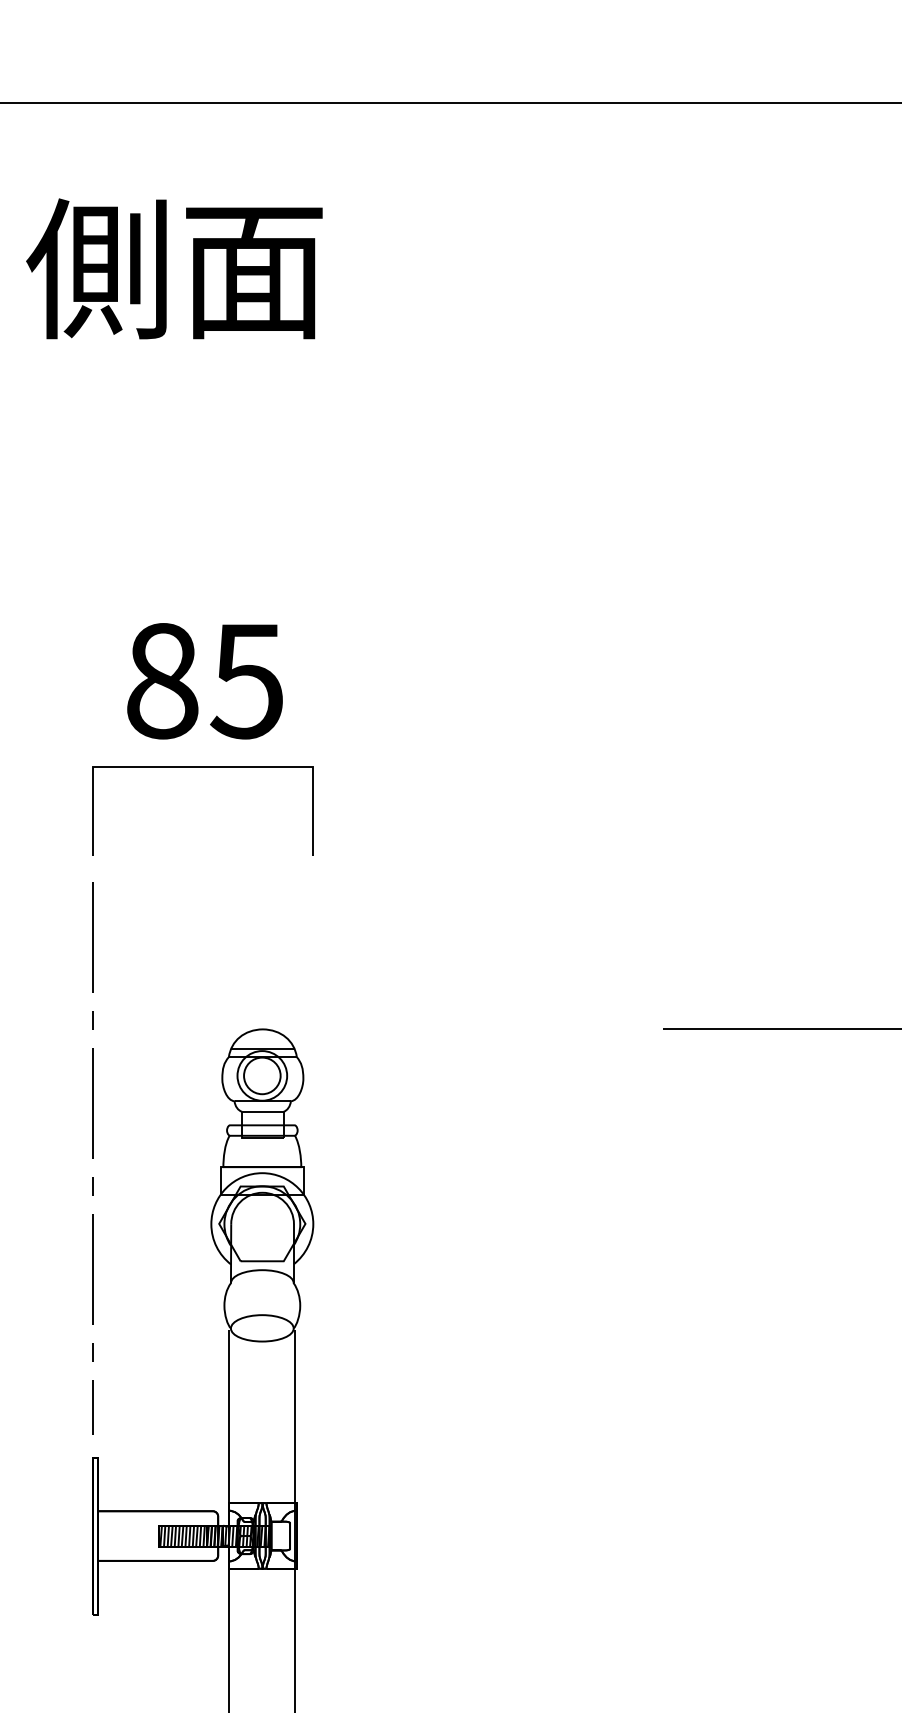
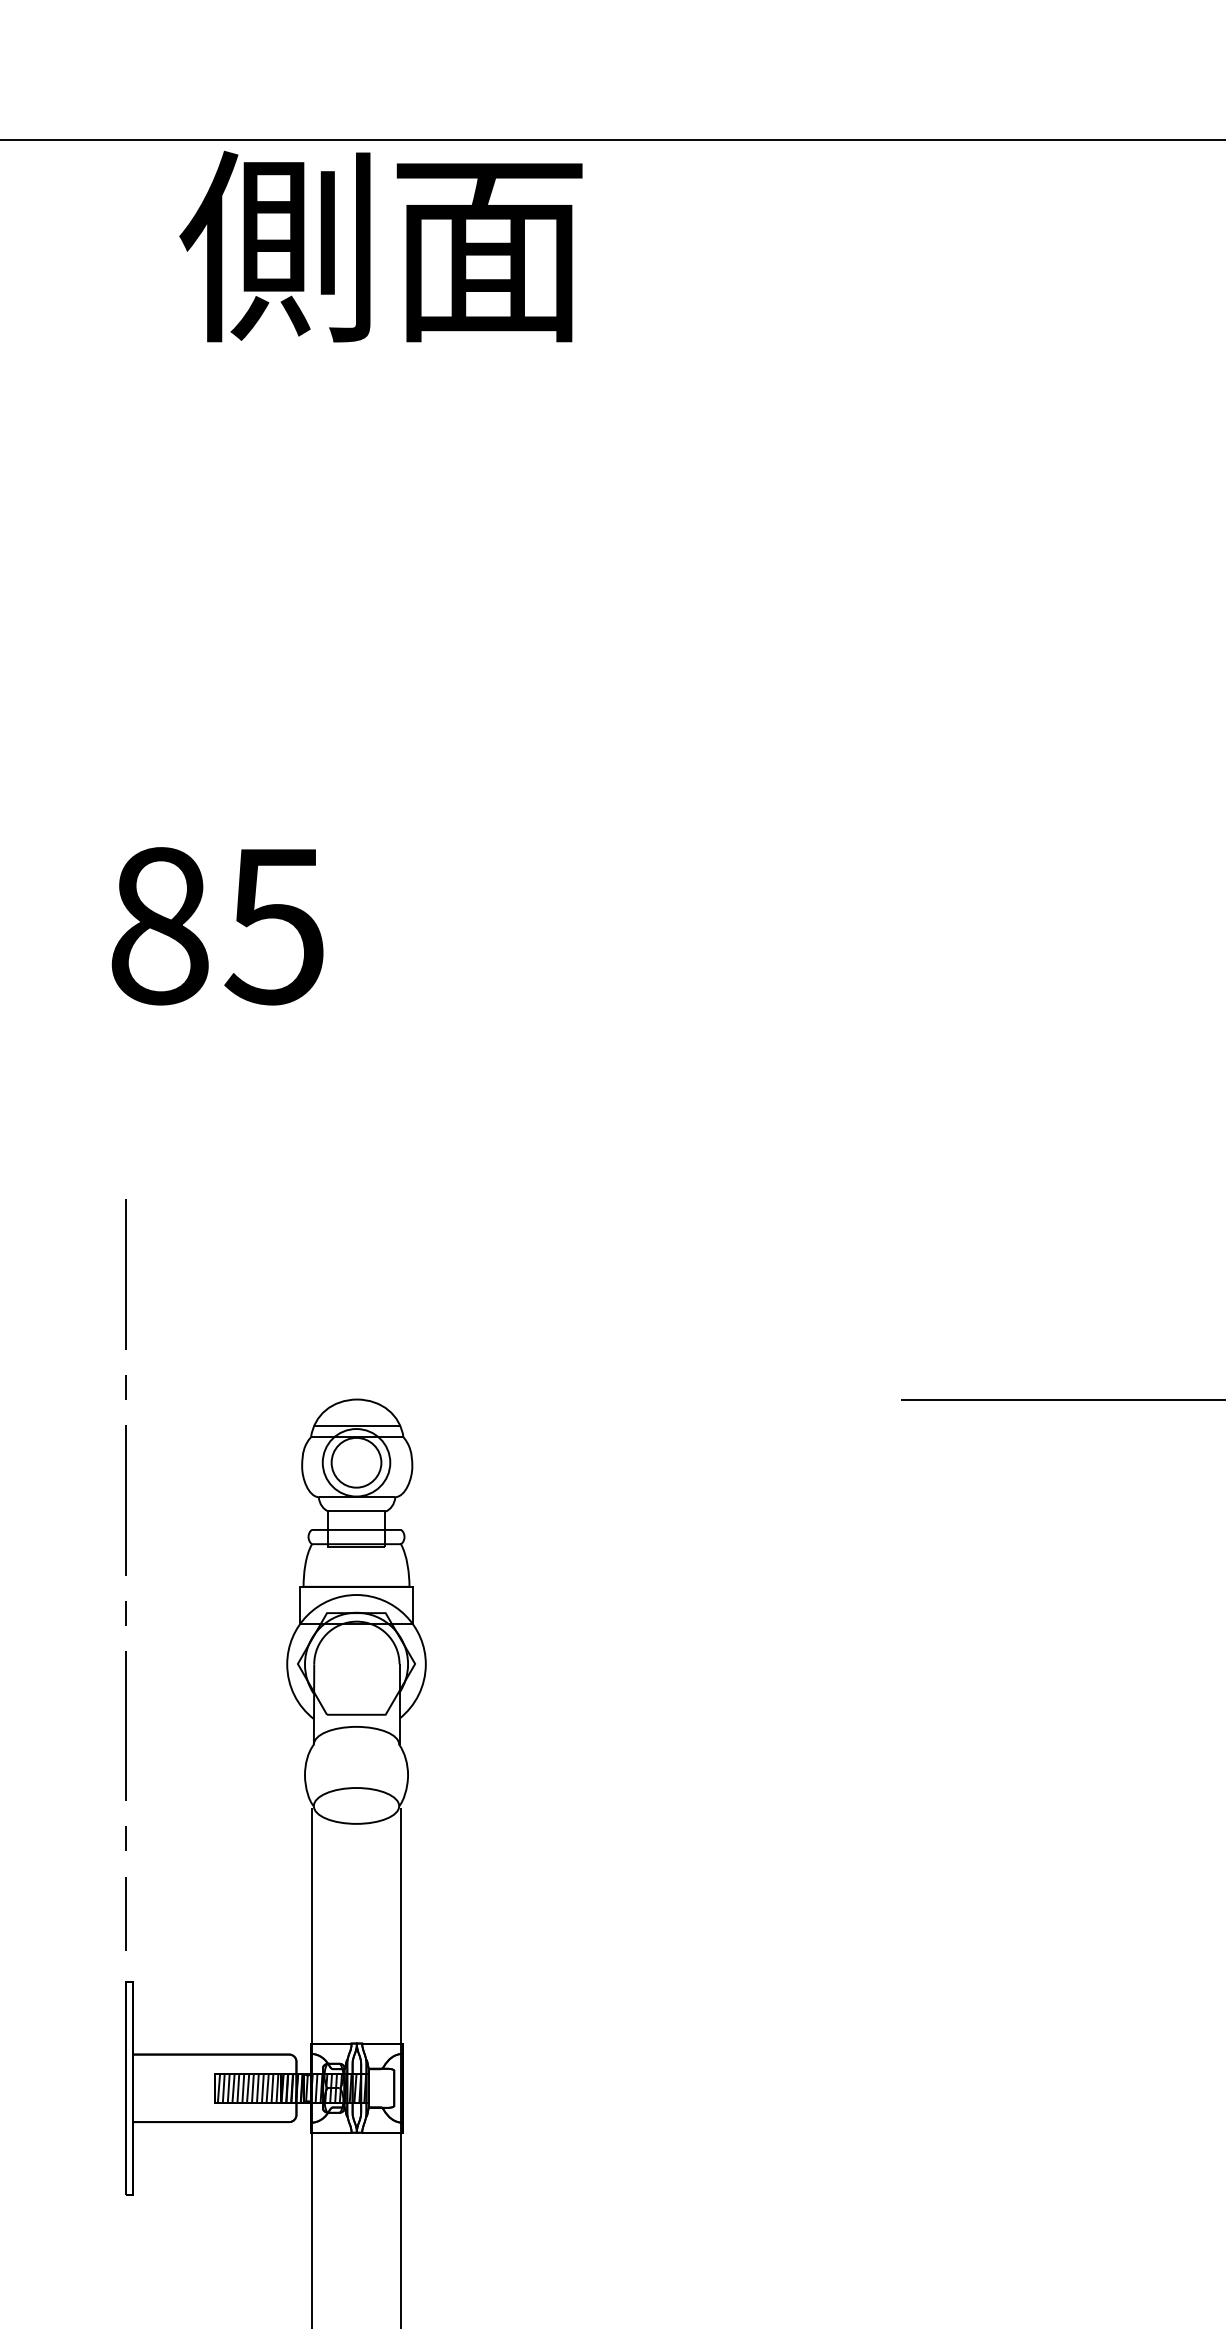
text: (174, 268) -> (380, 246), moved
text: (204, 681) -> (217, 926), moved
line: (202, 767) -> (275, 1043), removed

